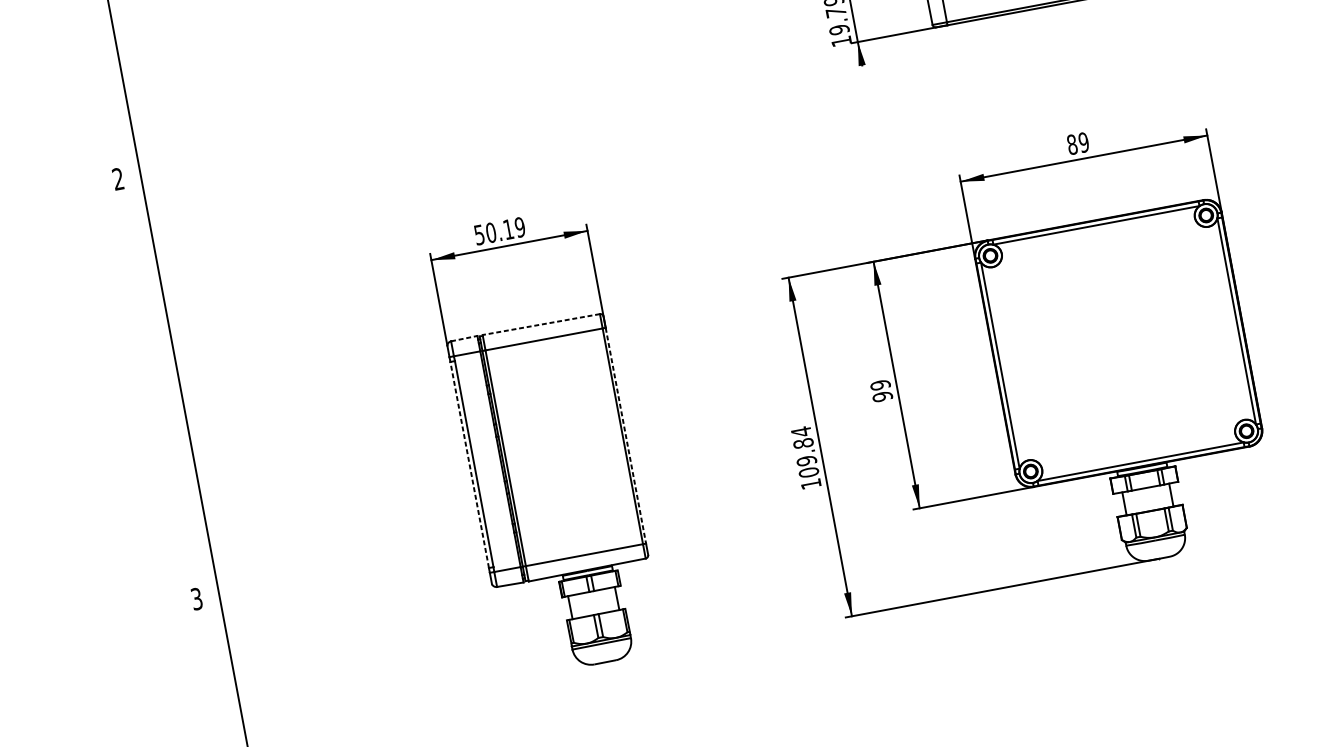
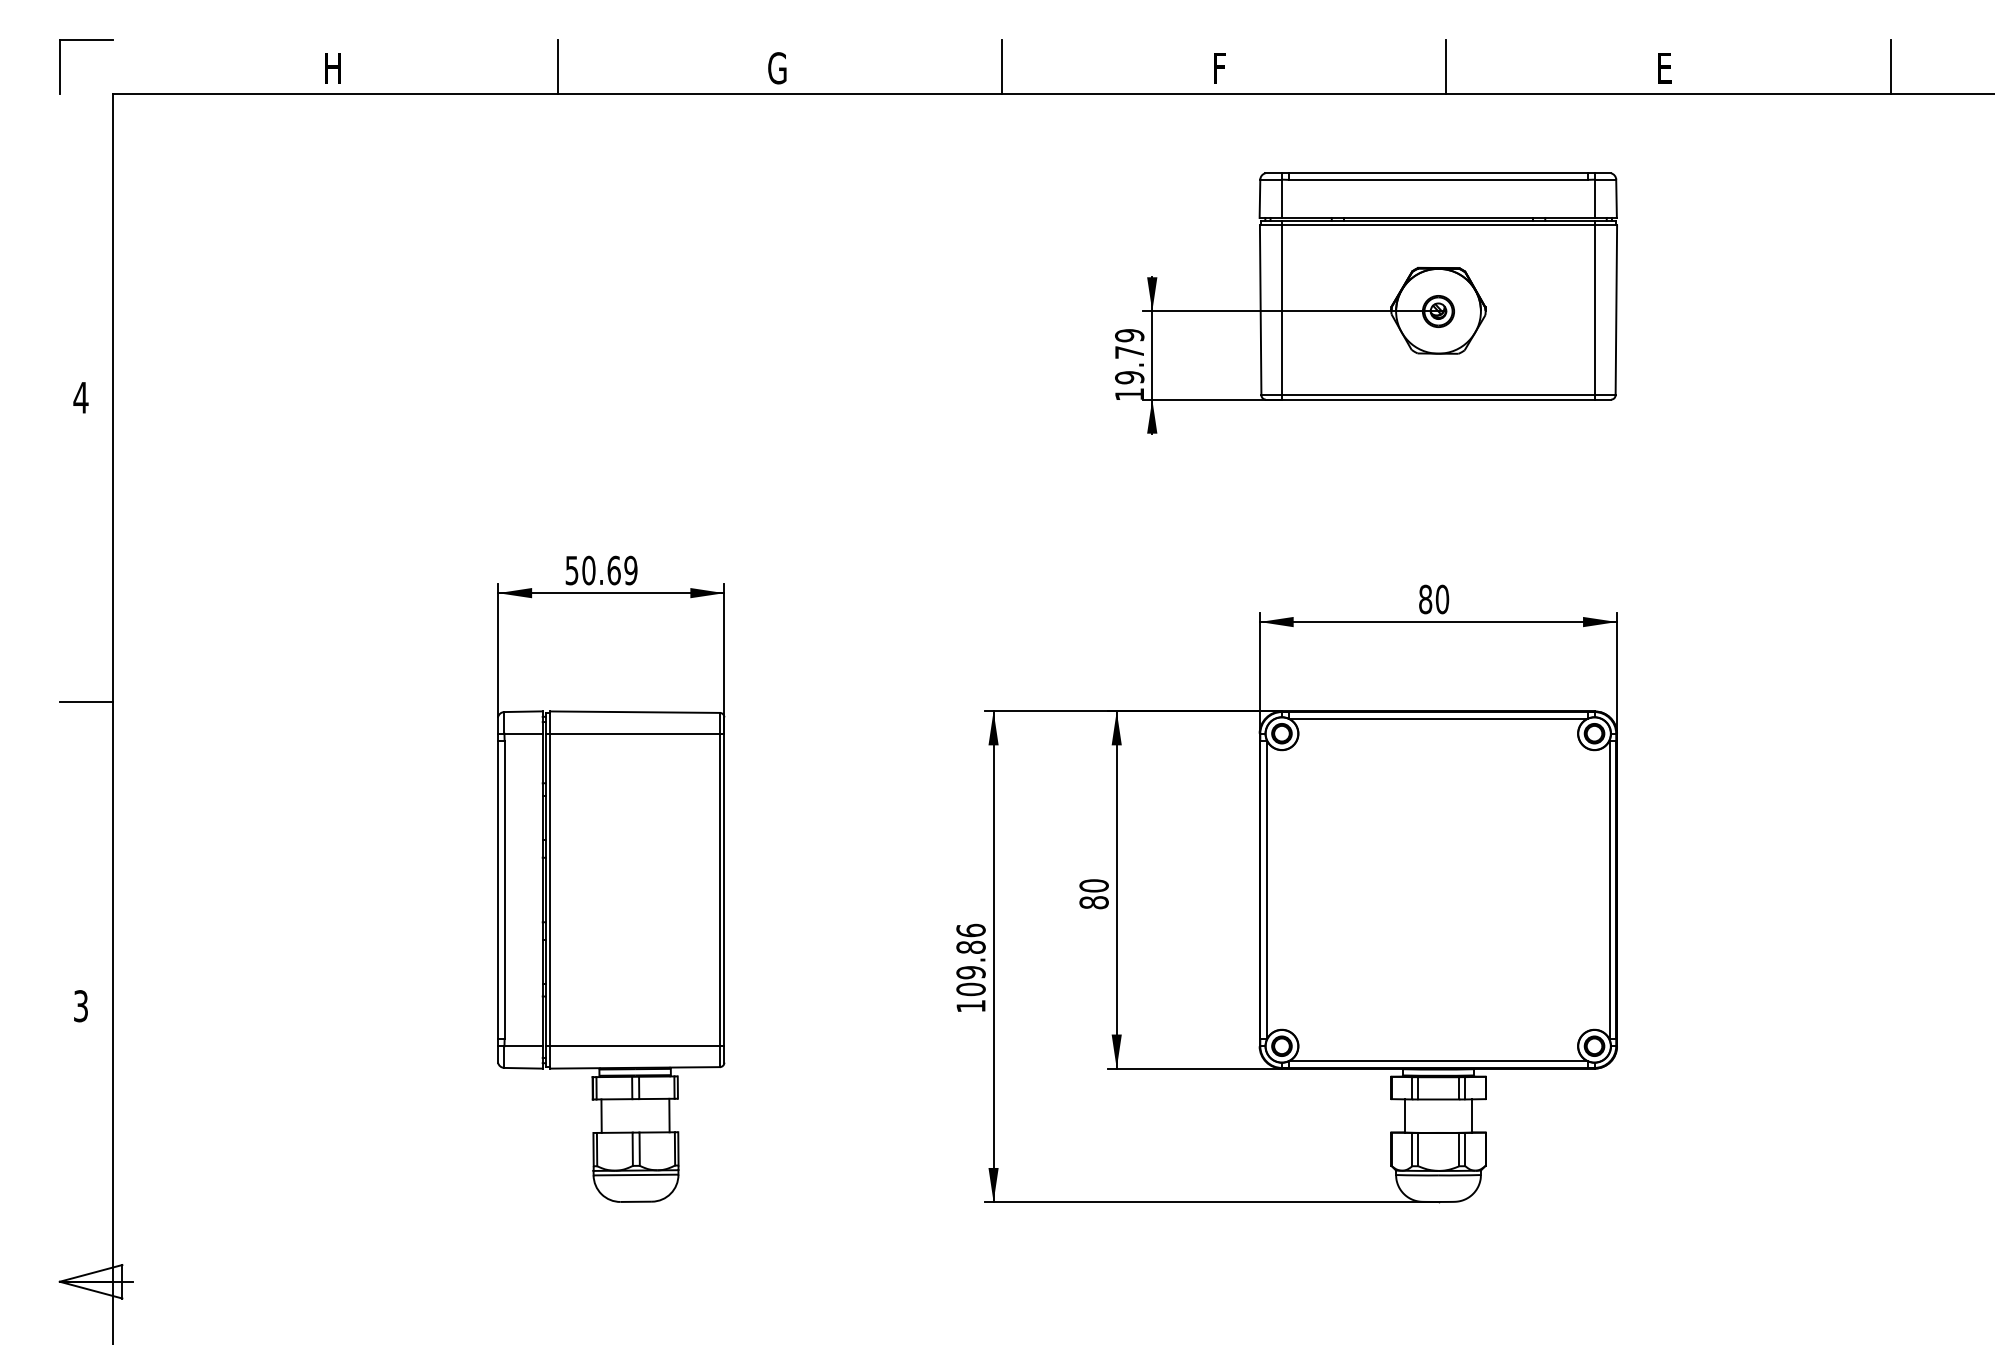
text: (1083, 142) -> (1442, 599), 89 -> 80
text: (117, 179) -> (80, 397), 2 -> 4
text: (508, 229) -> (613, 570), 50.19 -> 50.69
line: (541, 324) -> (635, 712), dashed -> solid
line: (464, 338) -> (524, 711), dashed -> solid
line: (161, 388) -> (86, 702), added
text: (881, 391) -> (1093, 894), 99 -> 80
text: (800, 431) -> (970, 930), 109.84 -> 109.86
line: (626, 436) -> (724, 890), dashed -> solid
line: (469, 464) -> (498, 889), dashed -> solid

